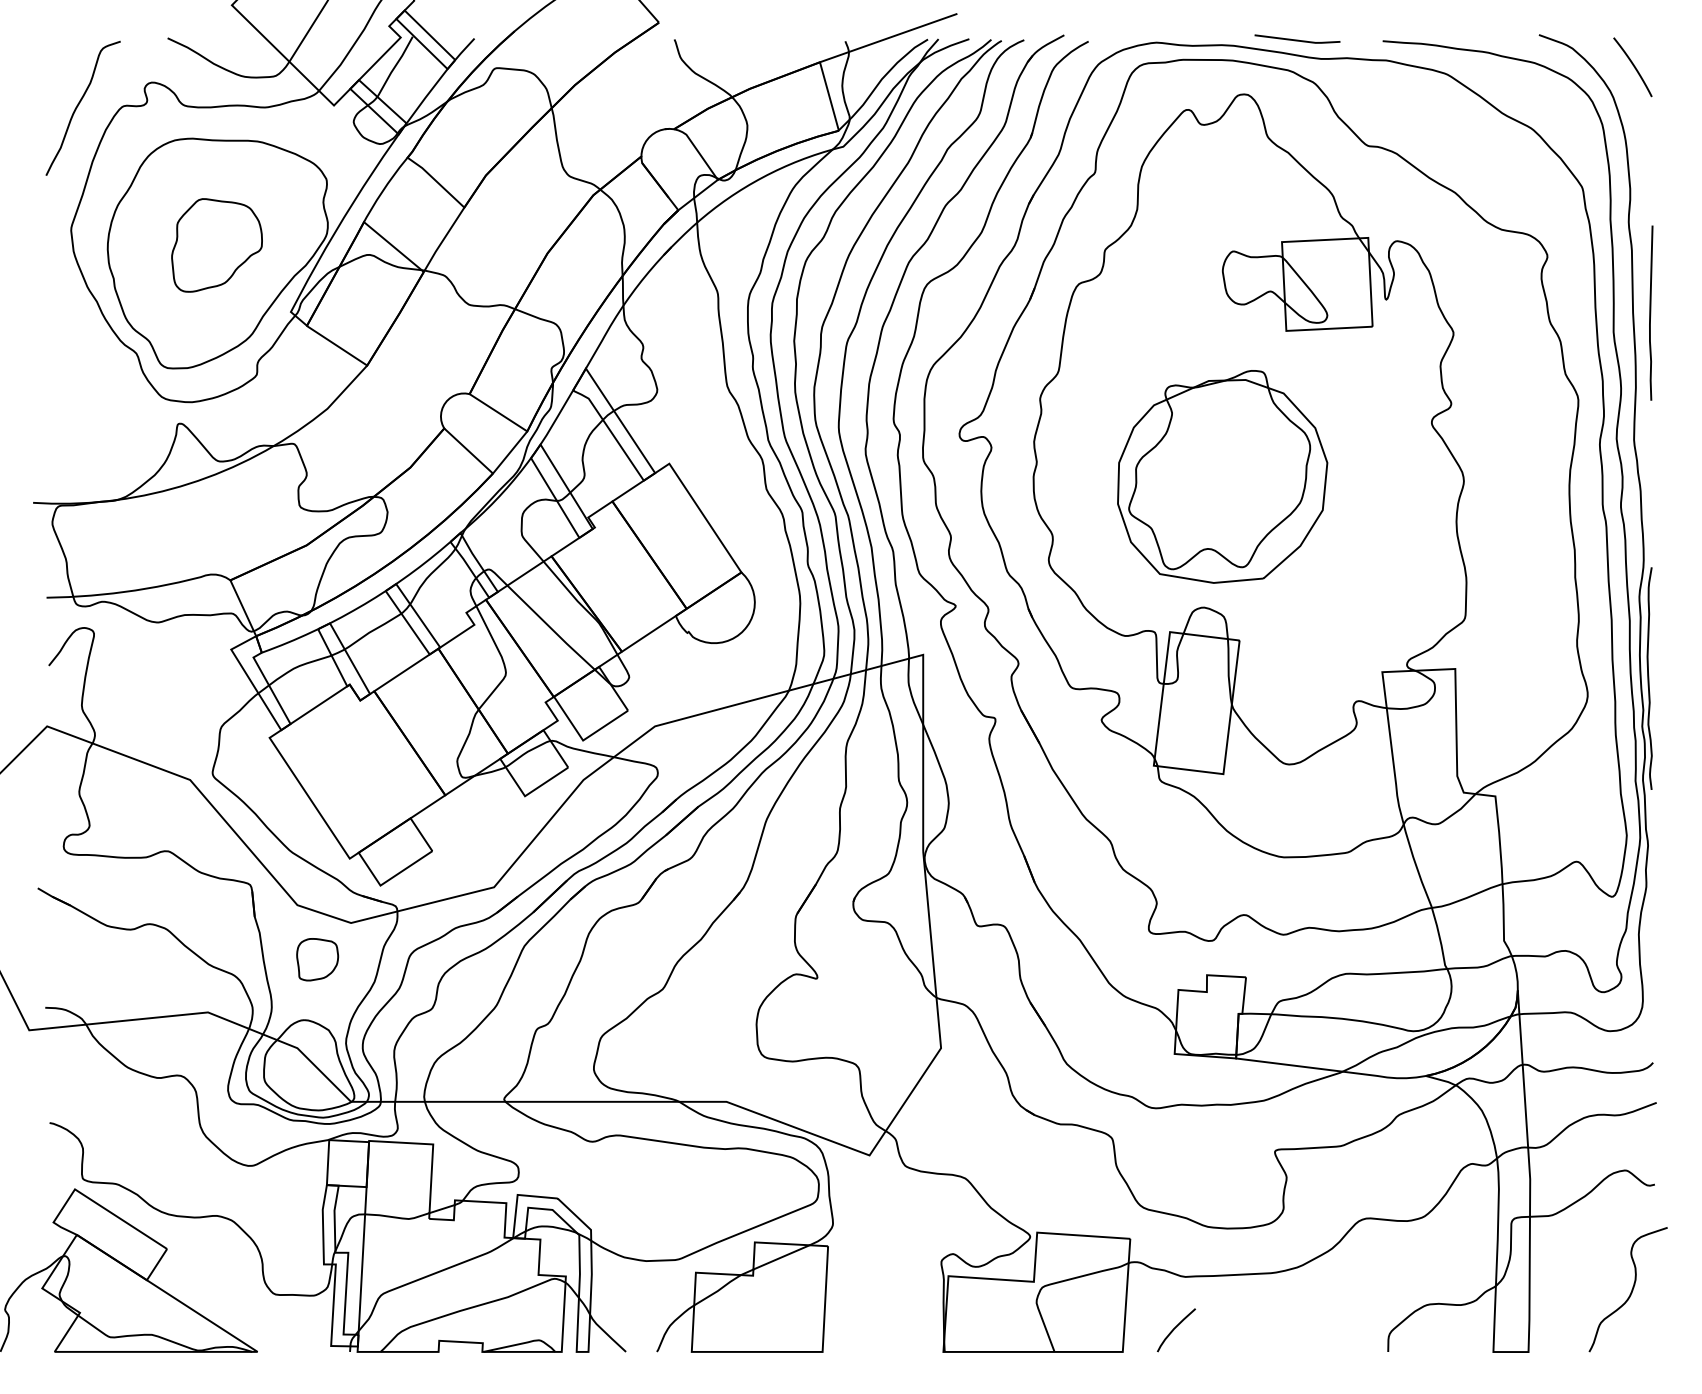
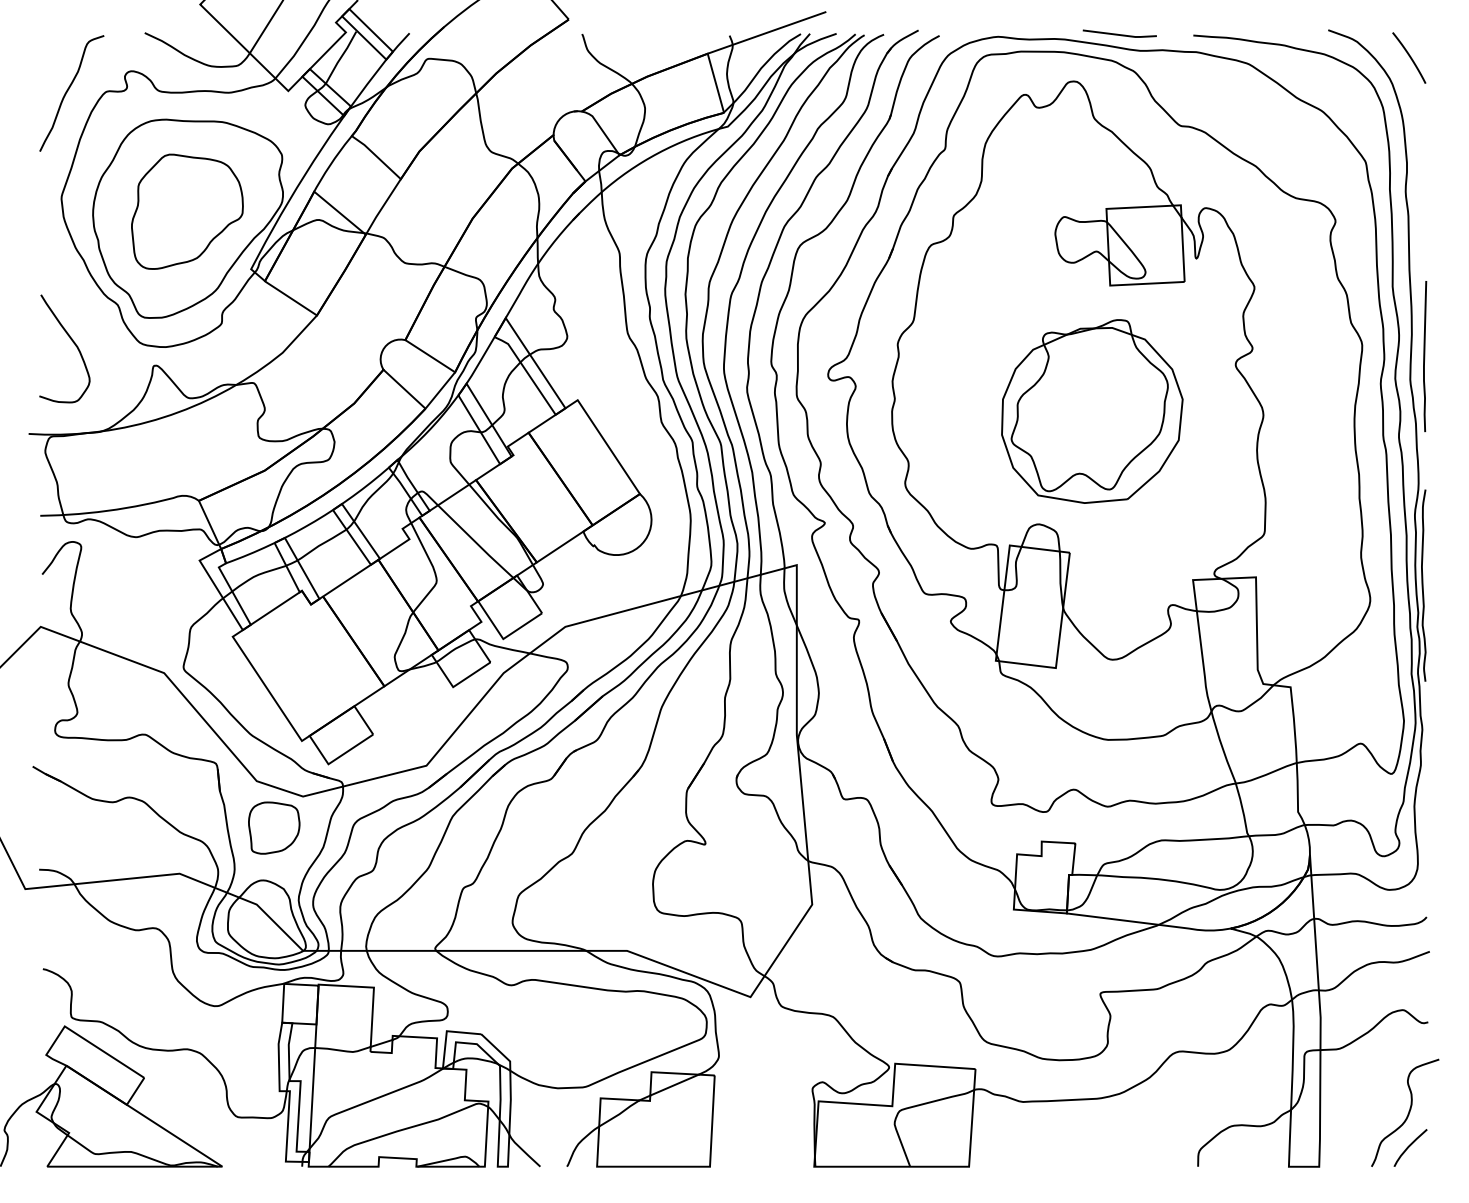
part: (216, 245) -> (186, 211), size x1.43
curve: (1651, 312) -> (1425, 355), moved
curve: (85, 398) -> (73, 343), added
part: (1222, 476) -> (1092, 411), moved
part: (317, 959) -> (274, 828), size x1.43
curve: (1175, 1328) -> (1409, 1146), moved

